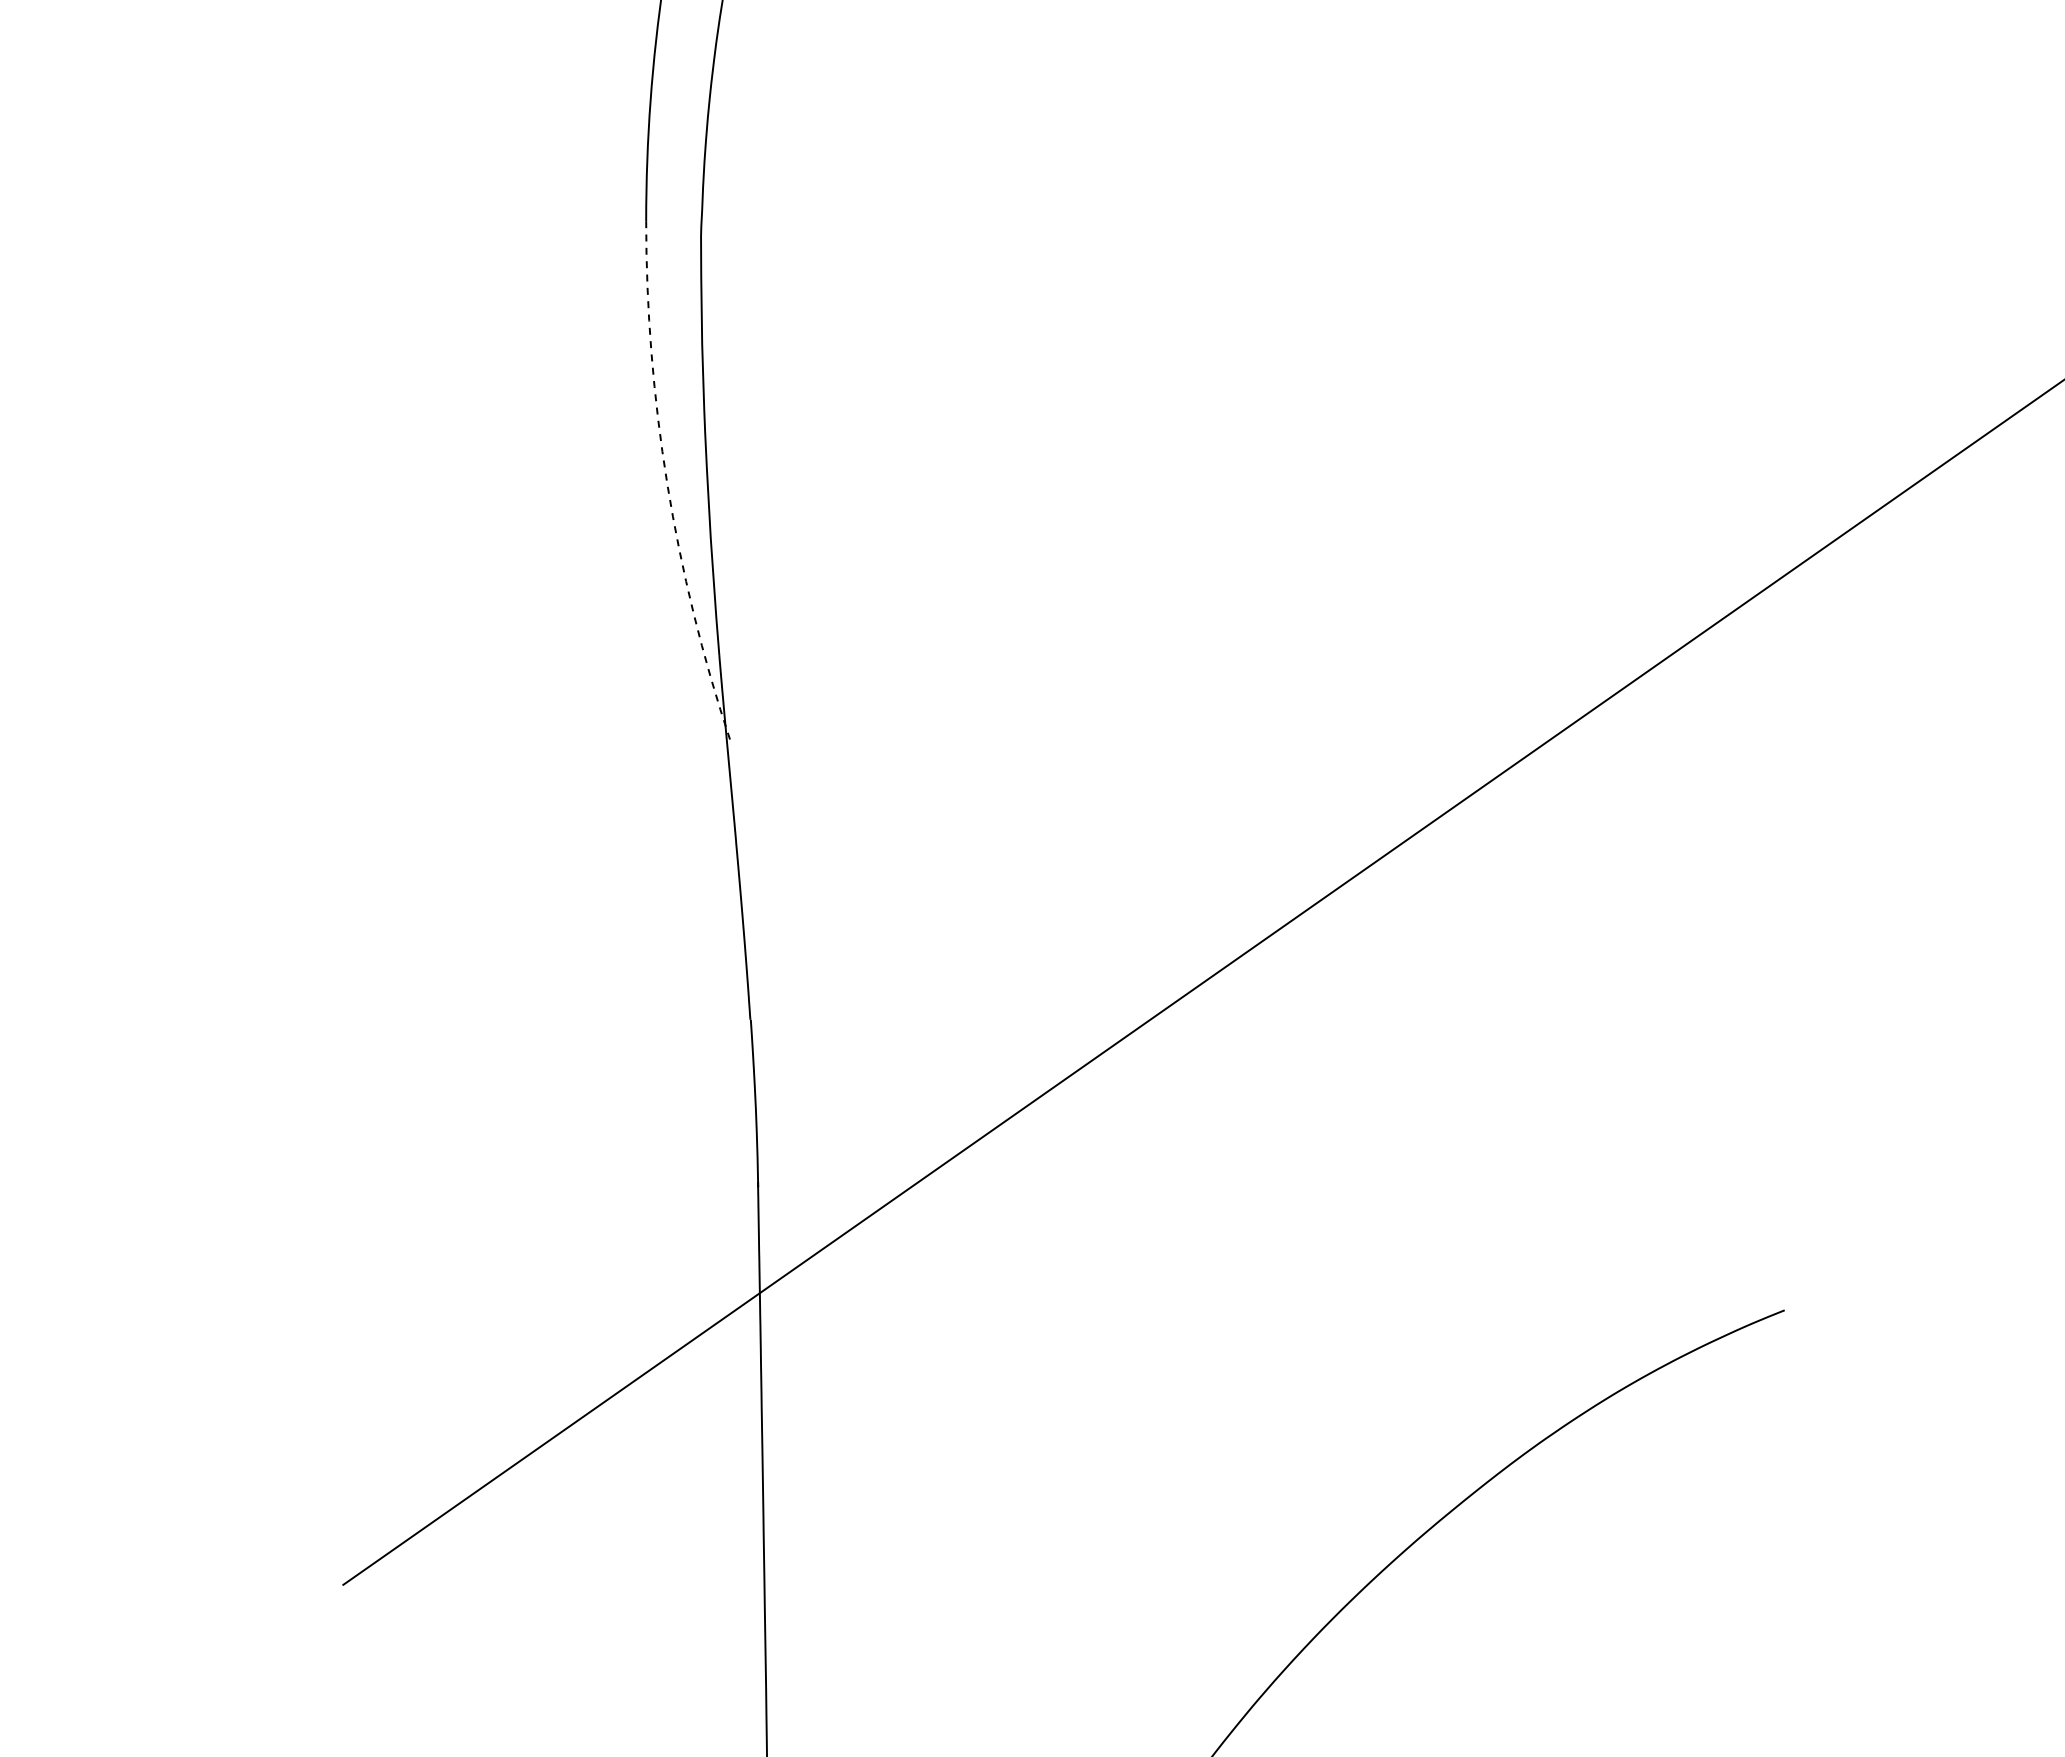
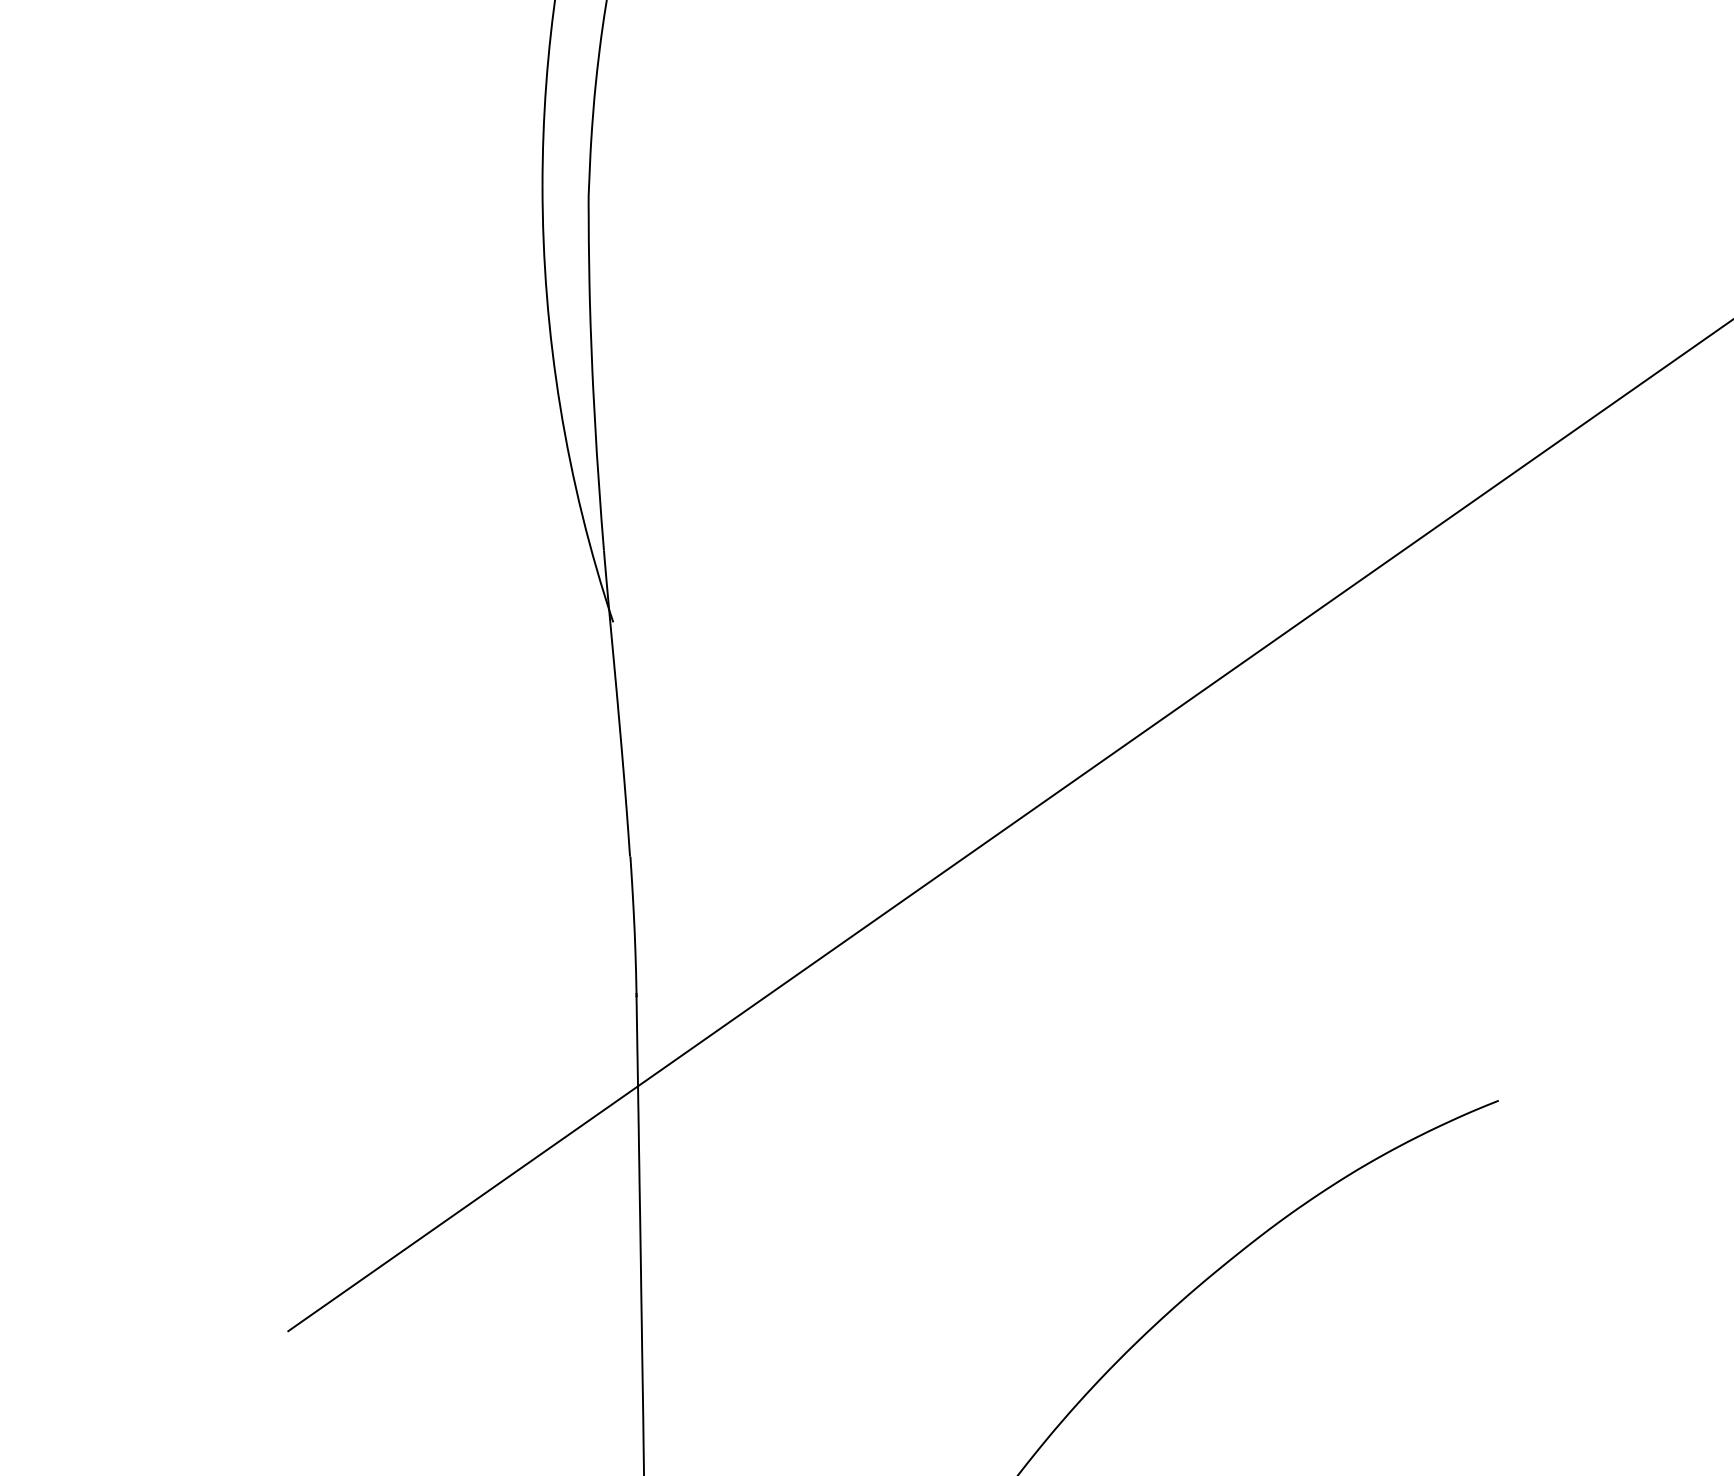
arc: (667, 484) -> (560, 407), dashed -> solid

